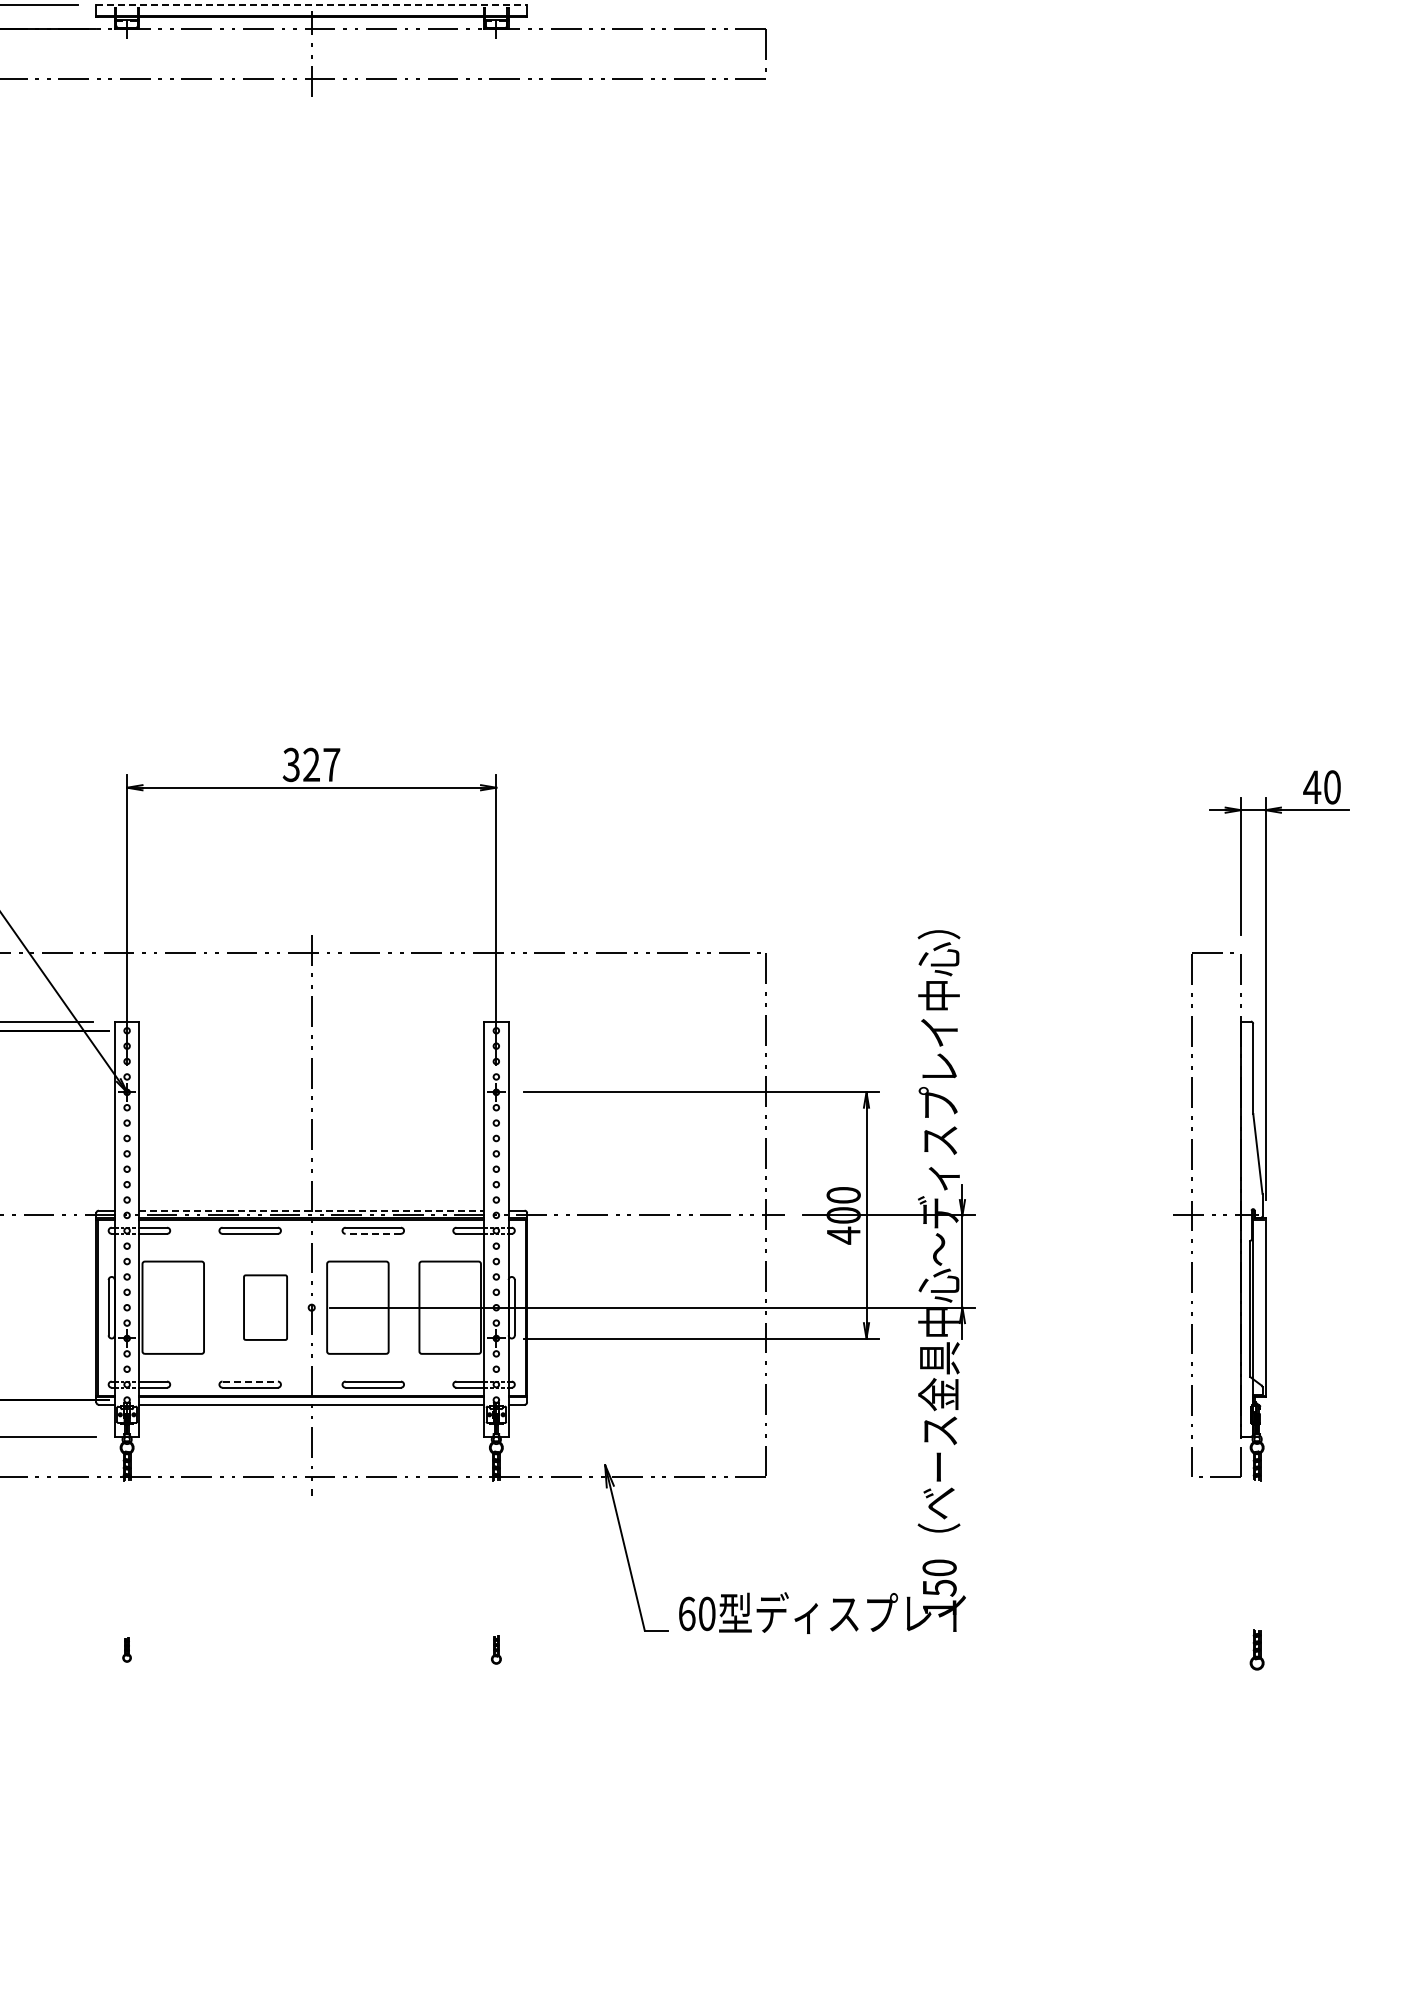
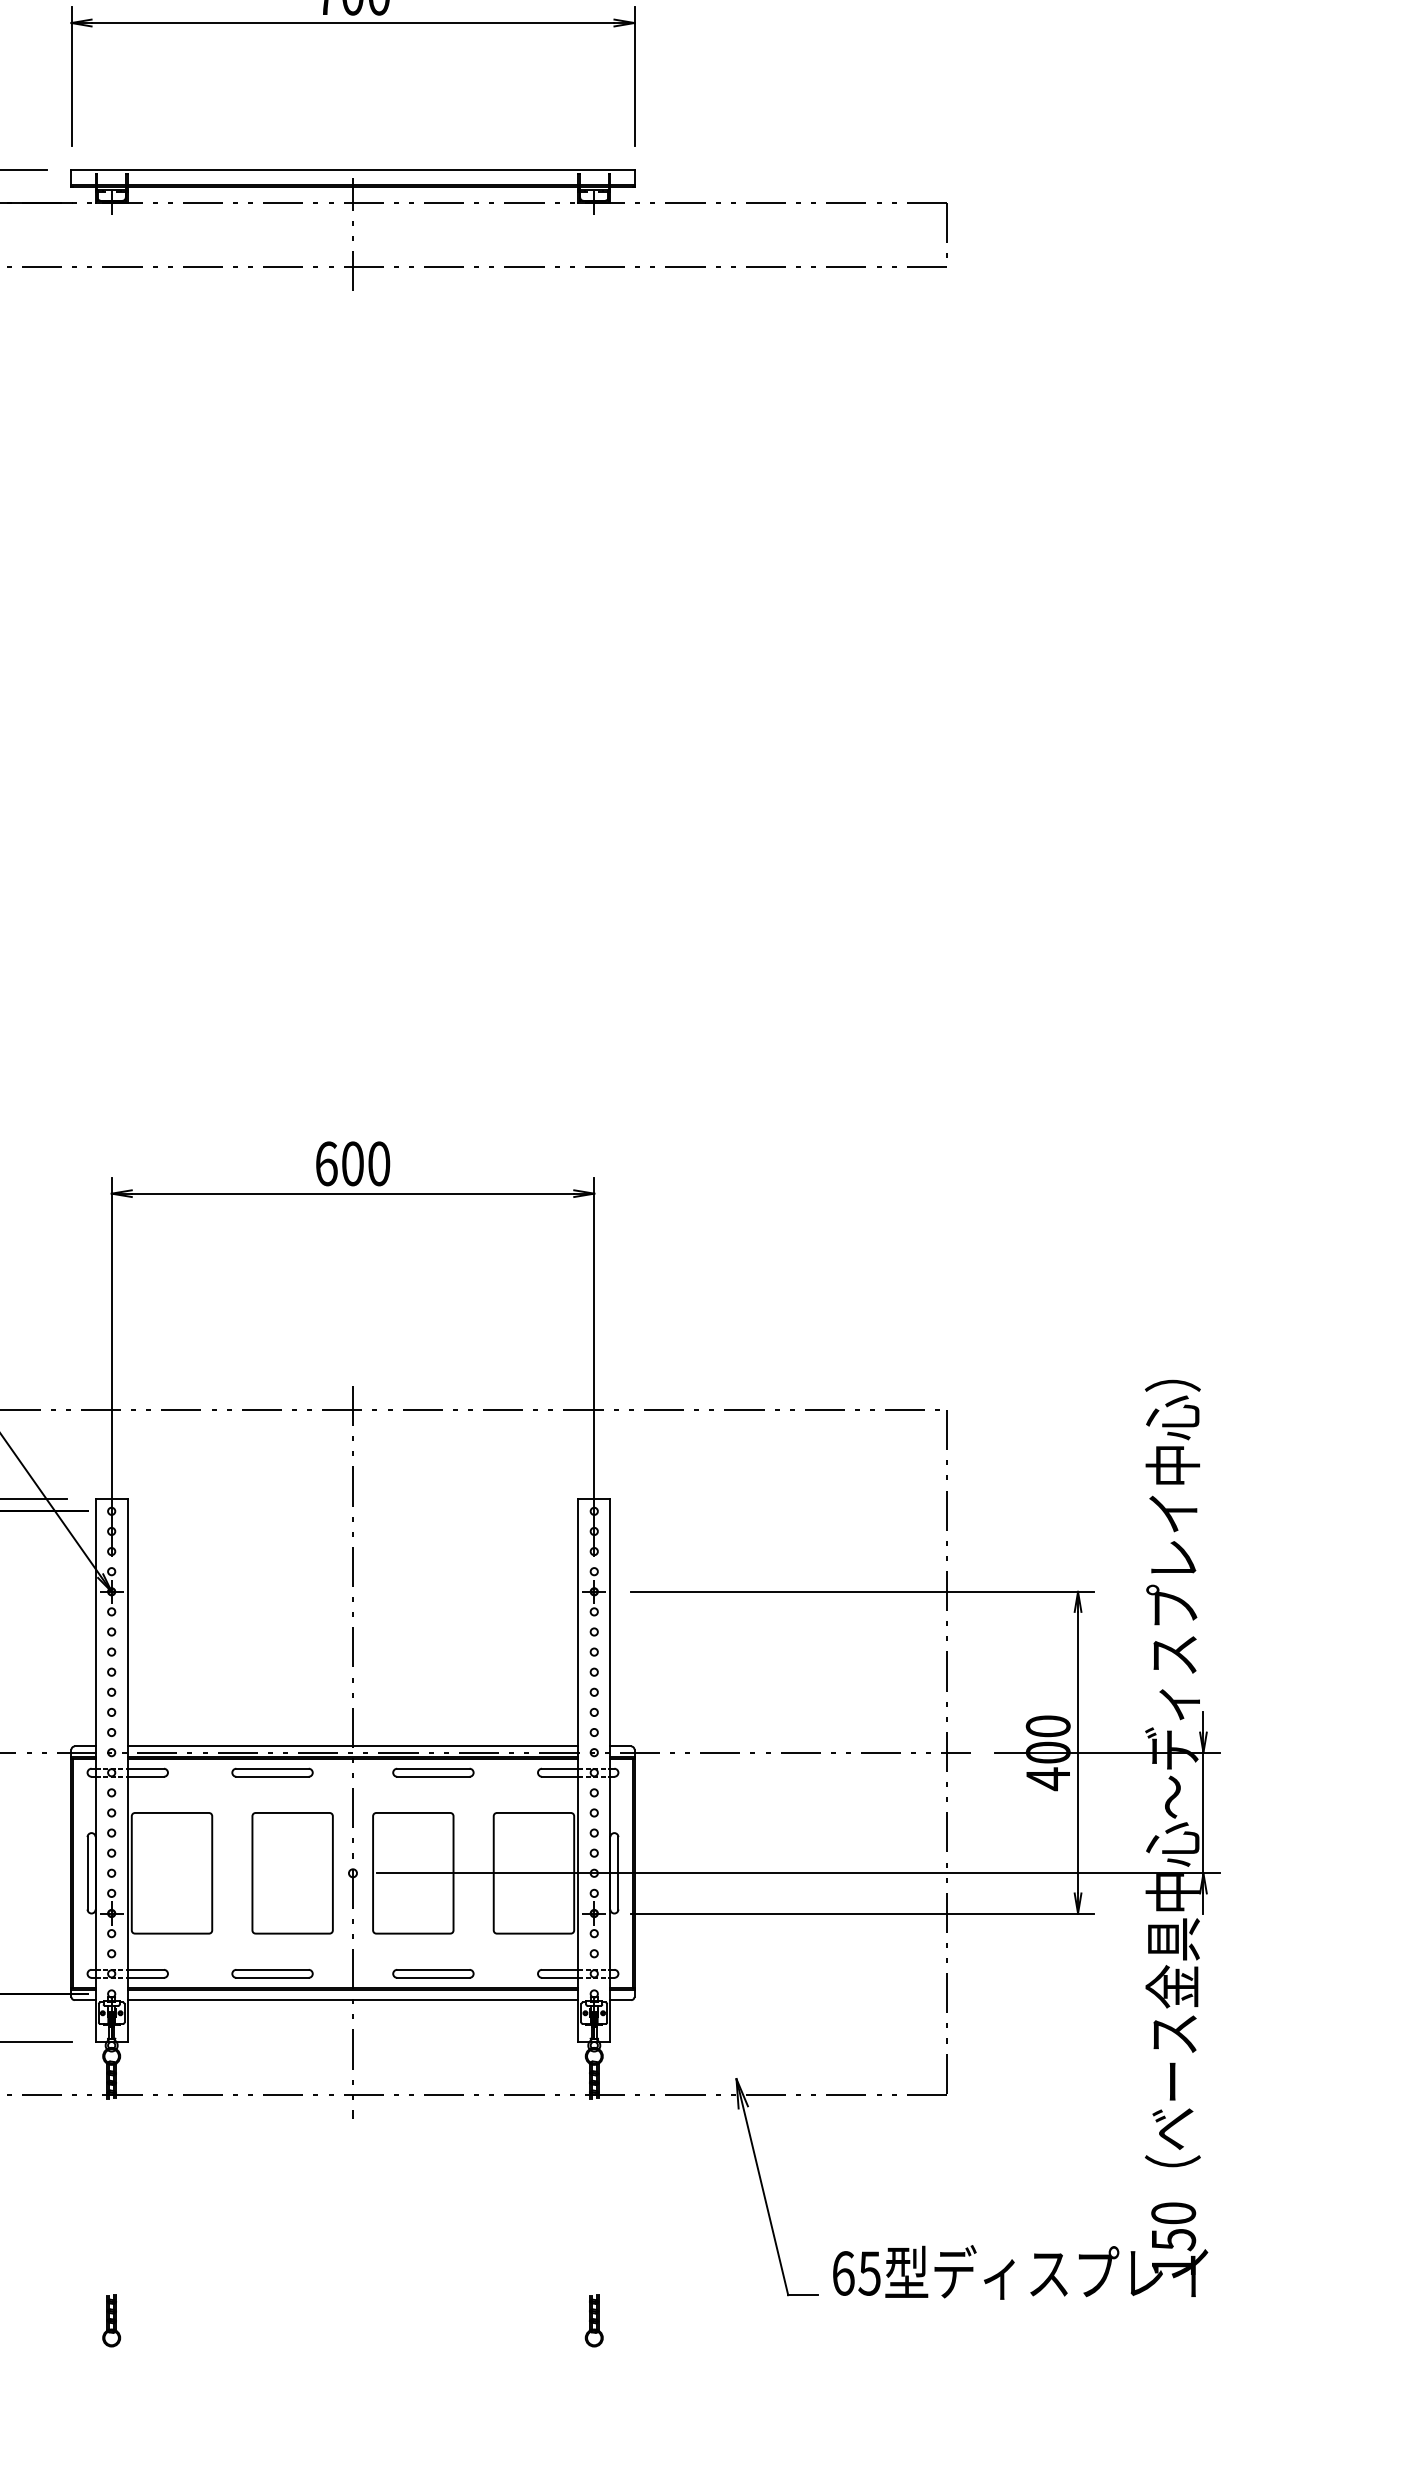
line: (312, 4) -> (353, 169), dashed -> solid
text: (311, 764) -> (352, 1163), 327 -> 600
line: (312, 1210) -> (353, 1746), dashed -> solid
line: (373, 1233) -> (433, 1776), dashed -> solid
part: (265, 1307) -> (292, 1873), size x1.43
line: (250, 1381) -> (272, 1969), dashed -> solid
text: (706, 1613) -> (868, 2272), 60 -> 65
part: (126, 1649) -> (110, 2320), size x1.67
part: (496, 1649) -> (594, 2320), size x1.43

